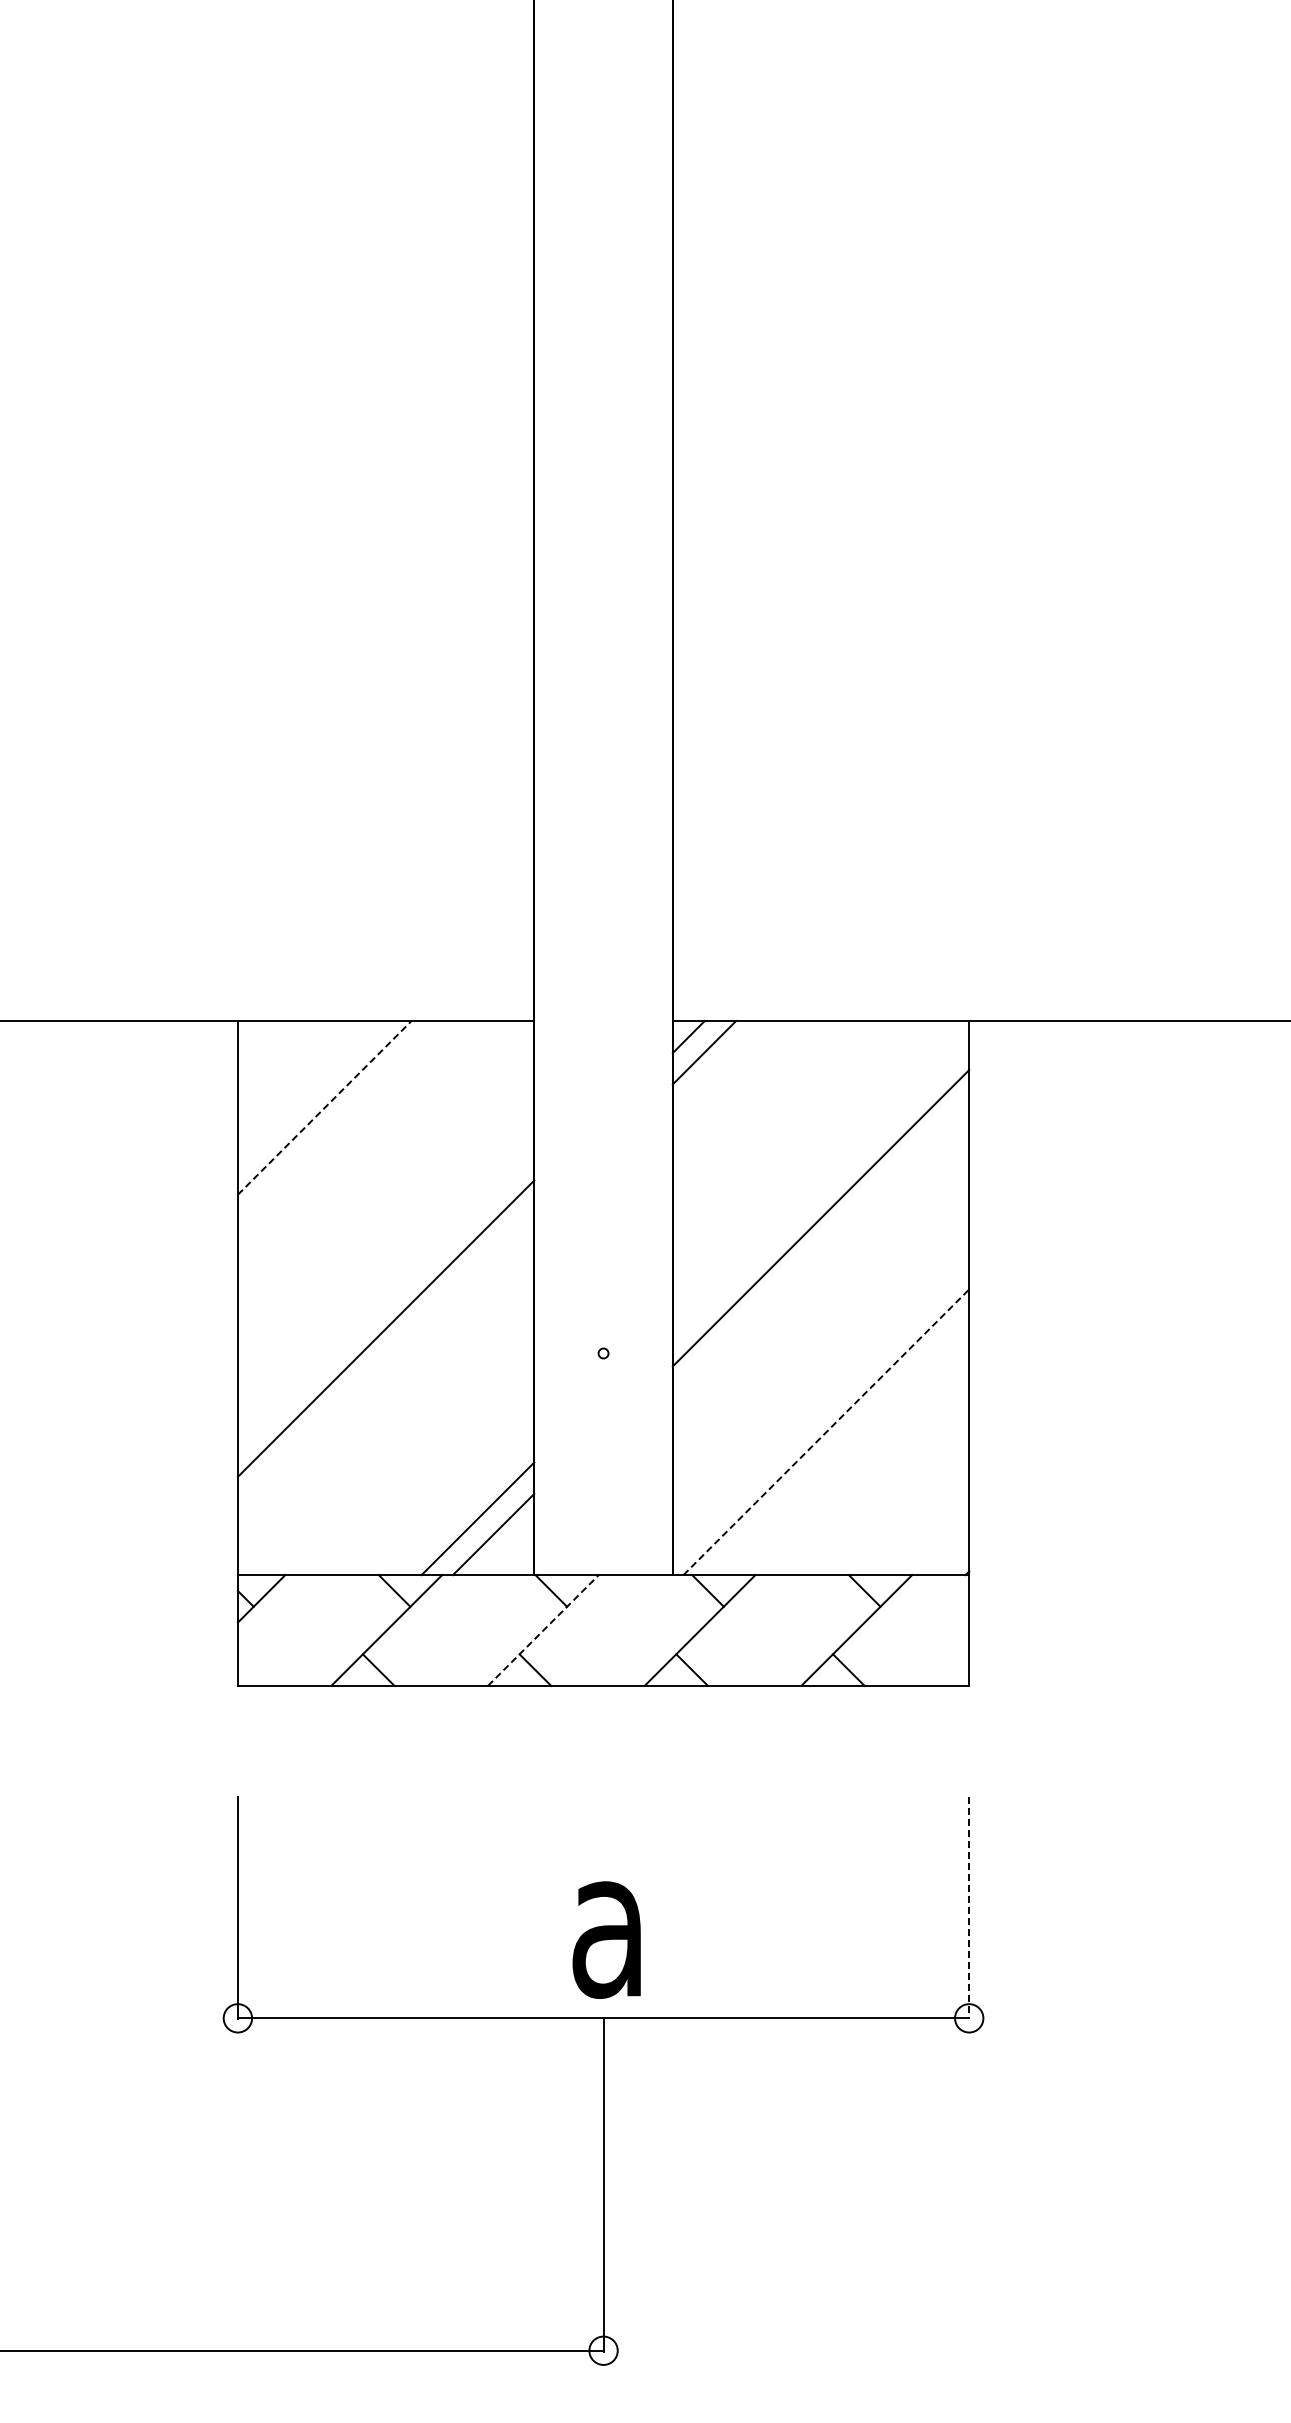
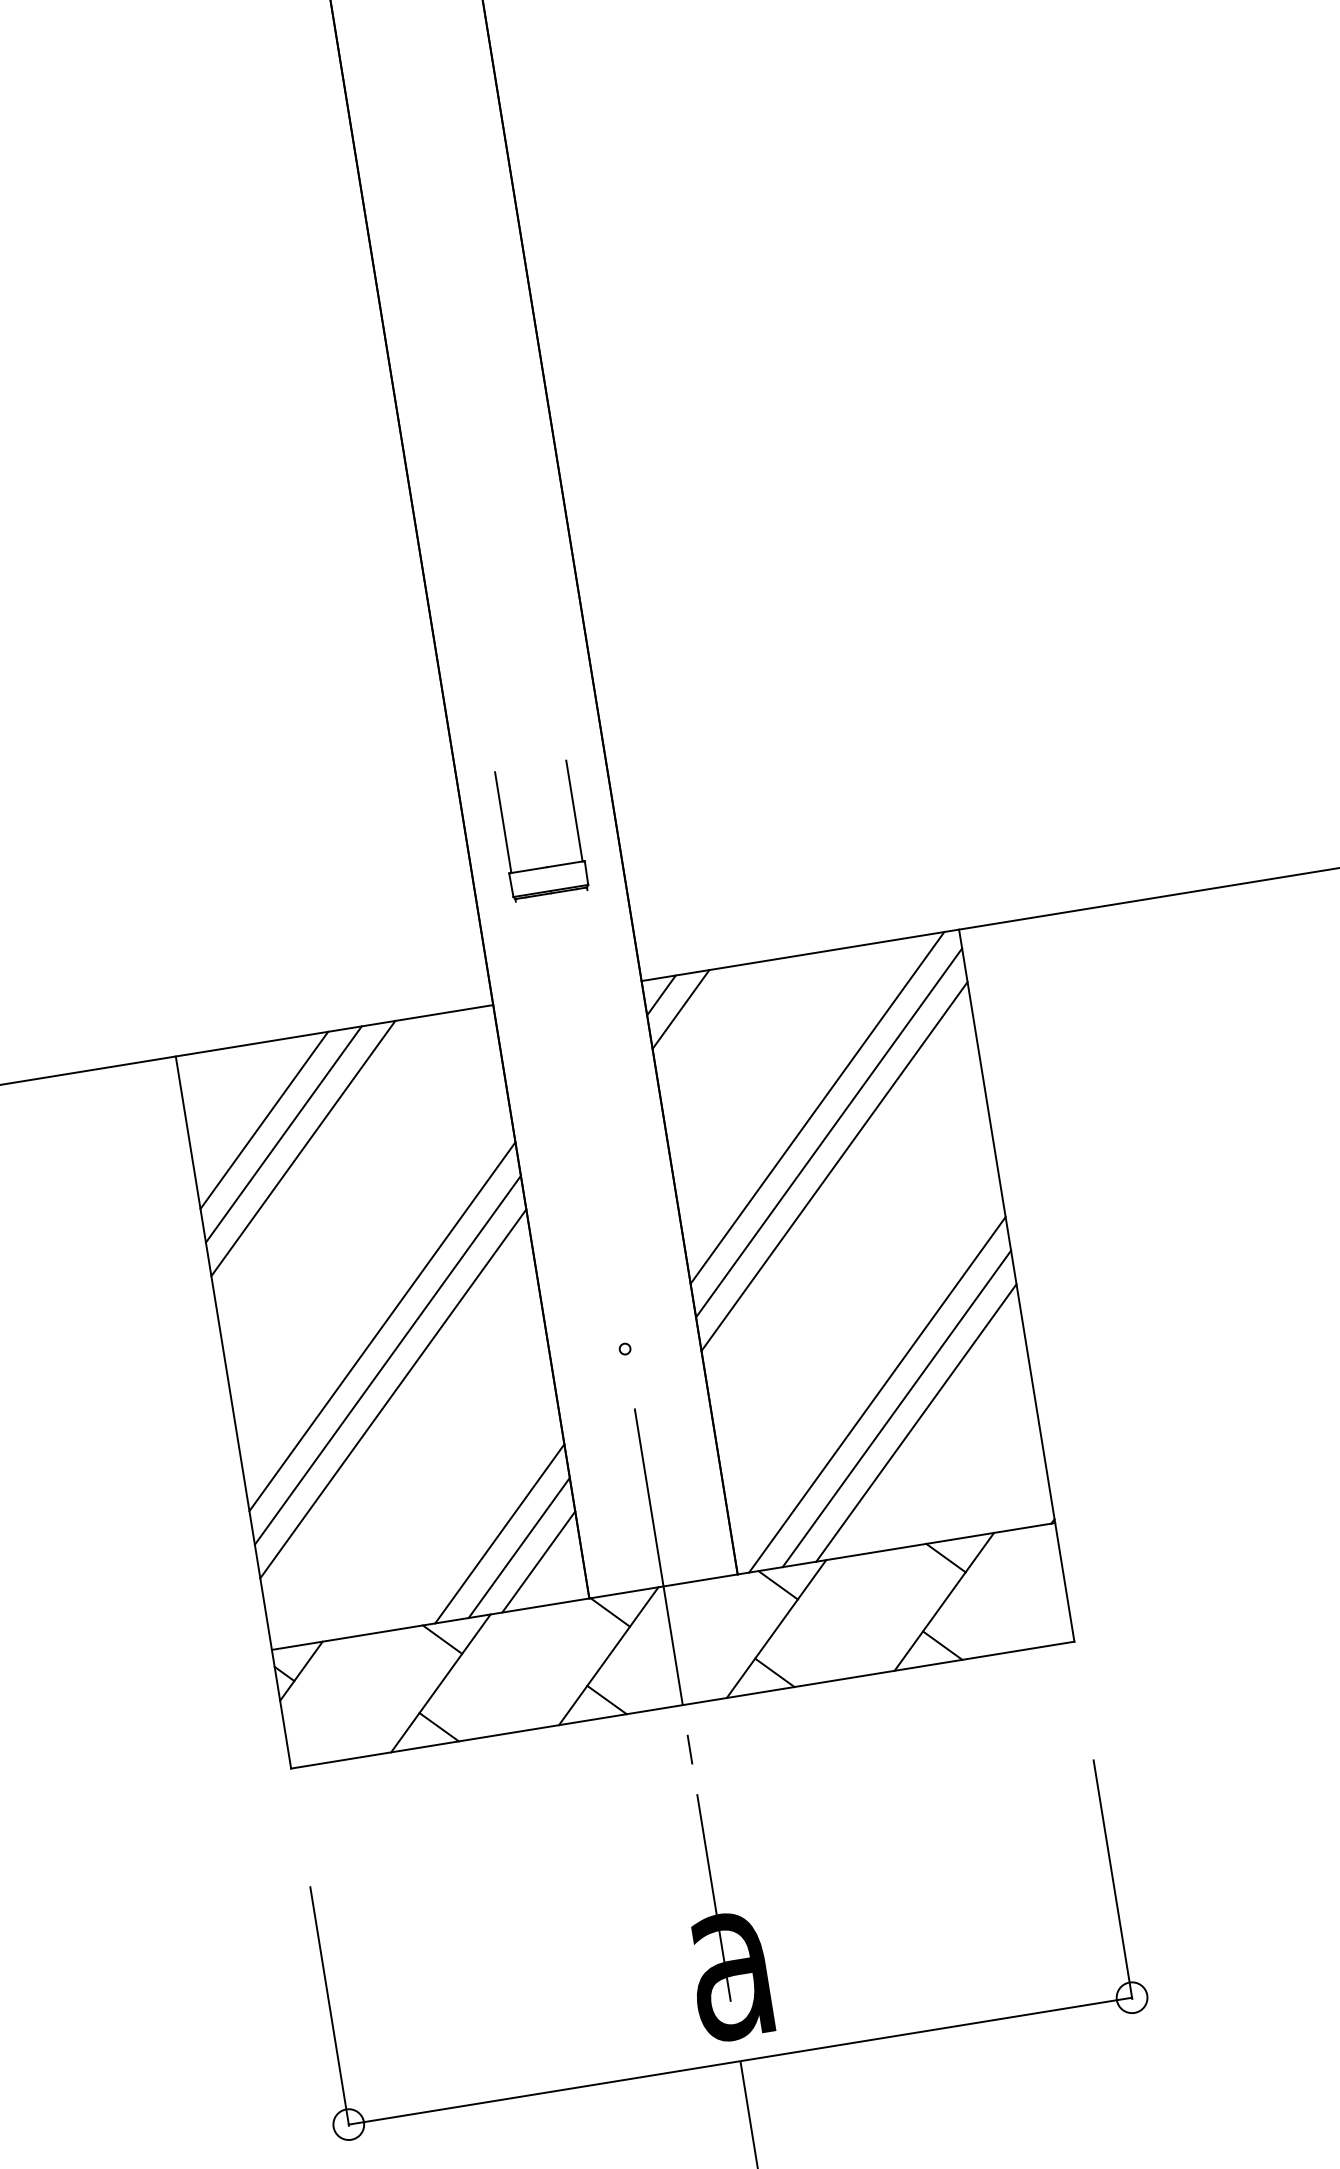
part: (570, 869) -> (505, 836), added
line: (308, 1092) -> (263, 1120), added
line: (324, 1107) -> (283, 1134), dashed -> solid
line: (339, 1123) -> (302, 1148), added
line: (813, 1162) -> (816, 1108), added
line: (820, 1186) -> (828, 1132), added
line: (385, 1297) -> (381, 1326), added
line: (385, 1359) -> (392, 1393), added
line: (826, 1431) -> (877, 1393), dashed -> solid
line: (841, 1447) -> (896, 1408), added
line: (857, 1463) -> (916, 1422), added
line: (462, 1503) -> (500, 1534), added
line: (543, 1630) -> (608, 1656), dashed -> solid
line: (603, 1685) -> (682, 1704), added
line: (969, 1908) -> (1113, 1880), dashed -> solid

